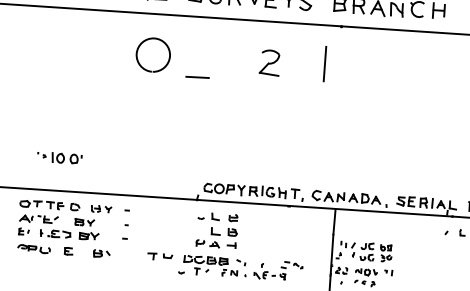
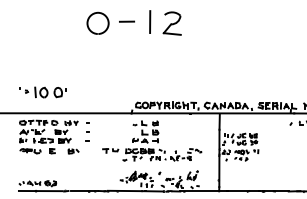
part: (268, 62) -> (171, 23), size x1.43
line: (325, 63) -> (150, 21), moved
line: (196, 77) -> (126, 21), moved
part: (58, 158) -> (42, 92), size x1.67

